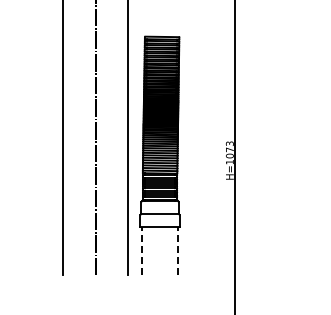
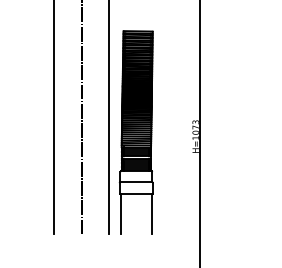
line: (141, 250) -> (120, 213), dashed -> solid
line: (178, 250) -> (152, 213), dashed -> solid

